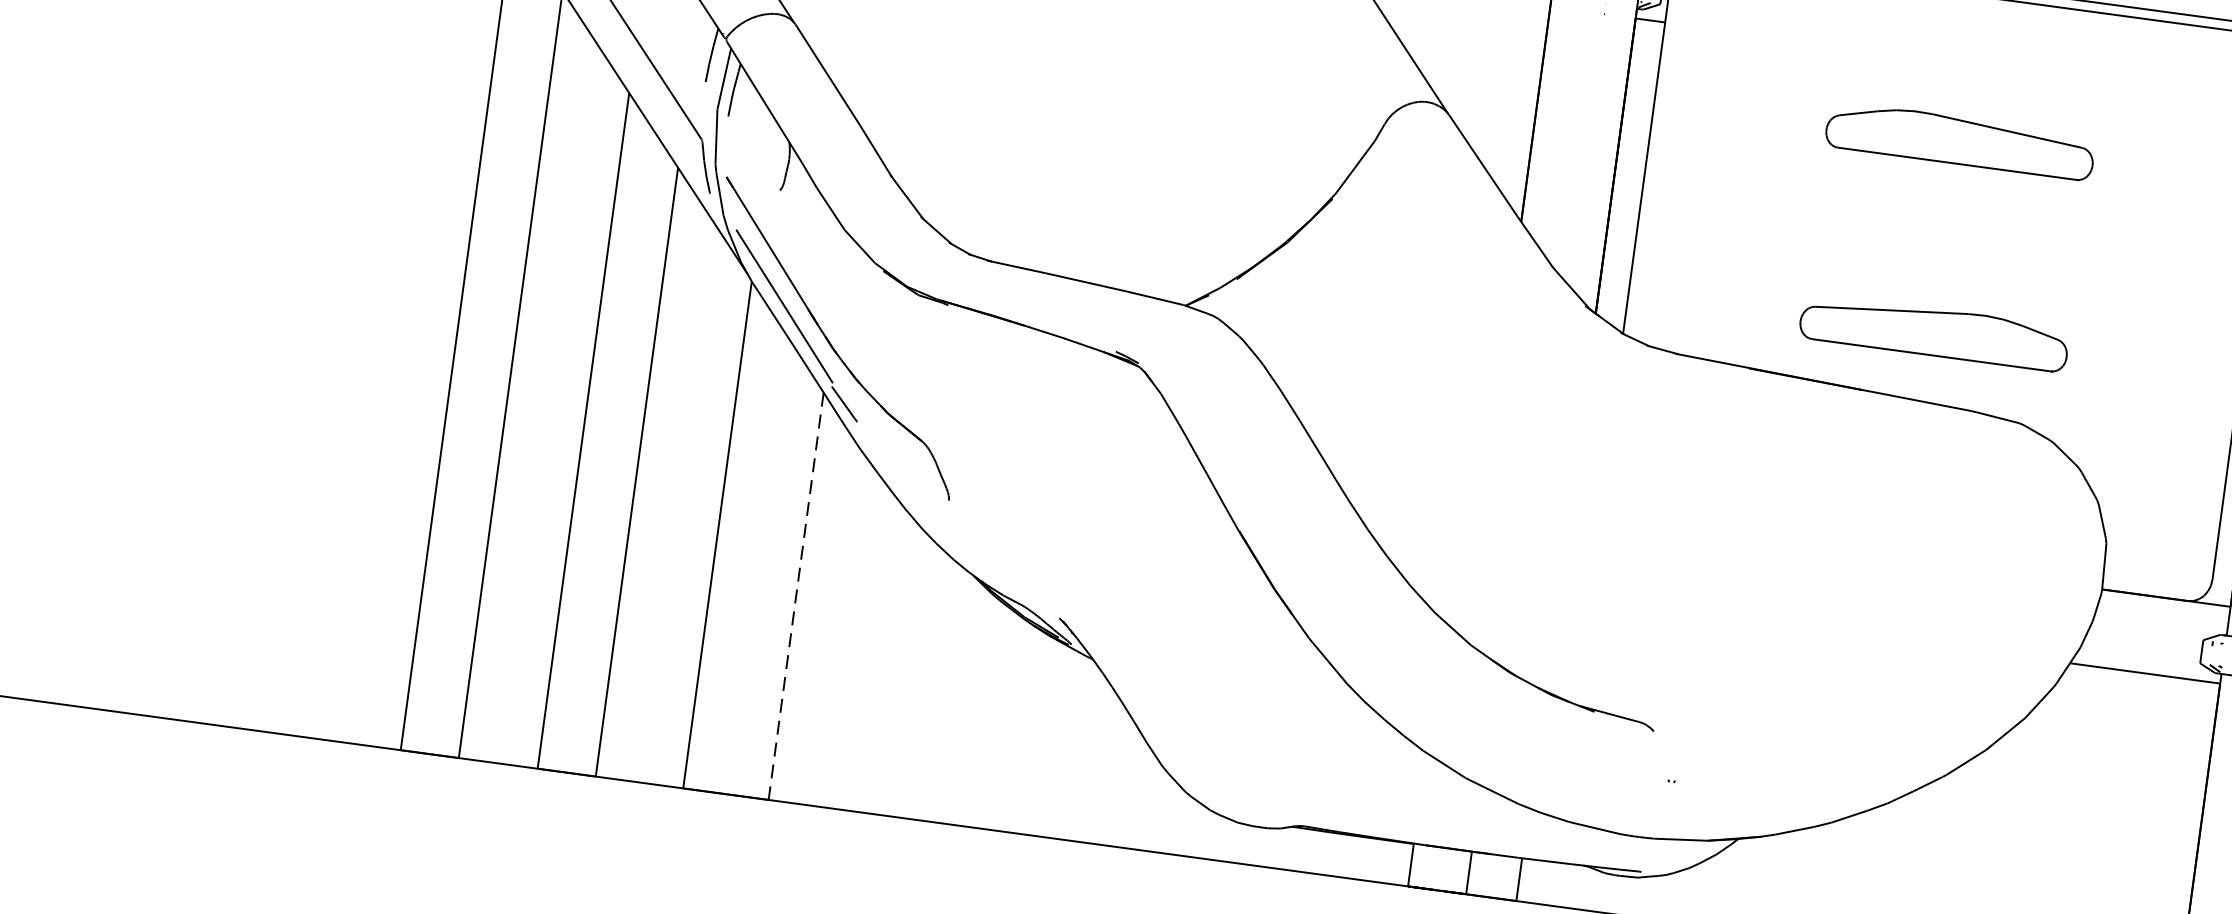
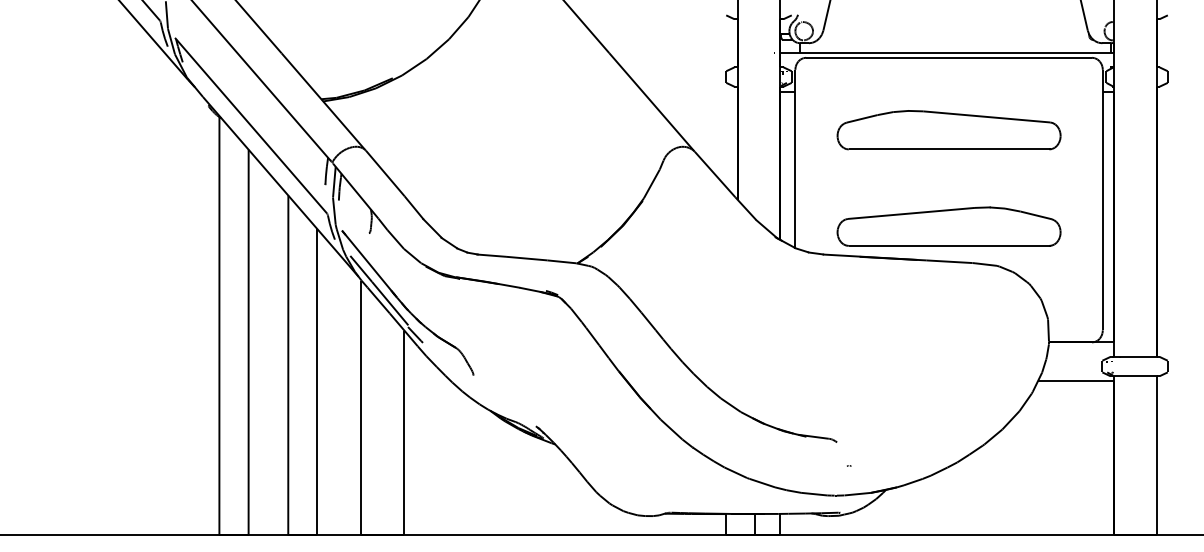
part: (1959, 141) -> (948, 130), size x1.67
part: (1933, 331) -> (948, 226), size x1.67
line: (796, 597) -> (404, 433), dashed -> solid

